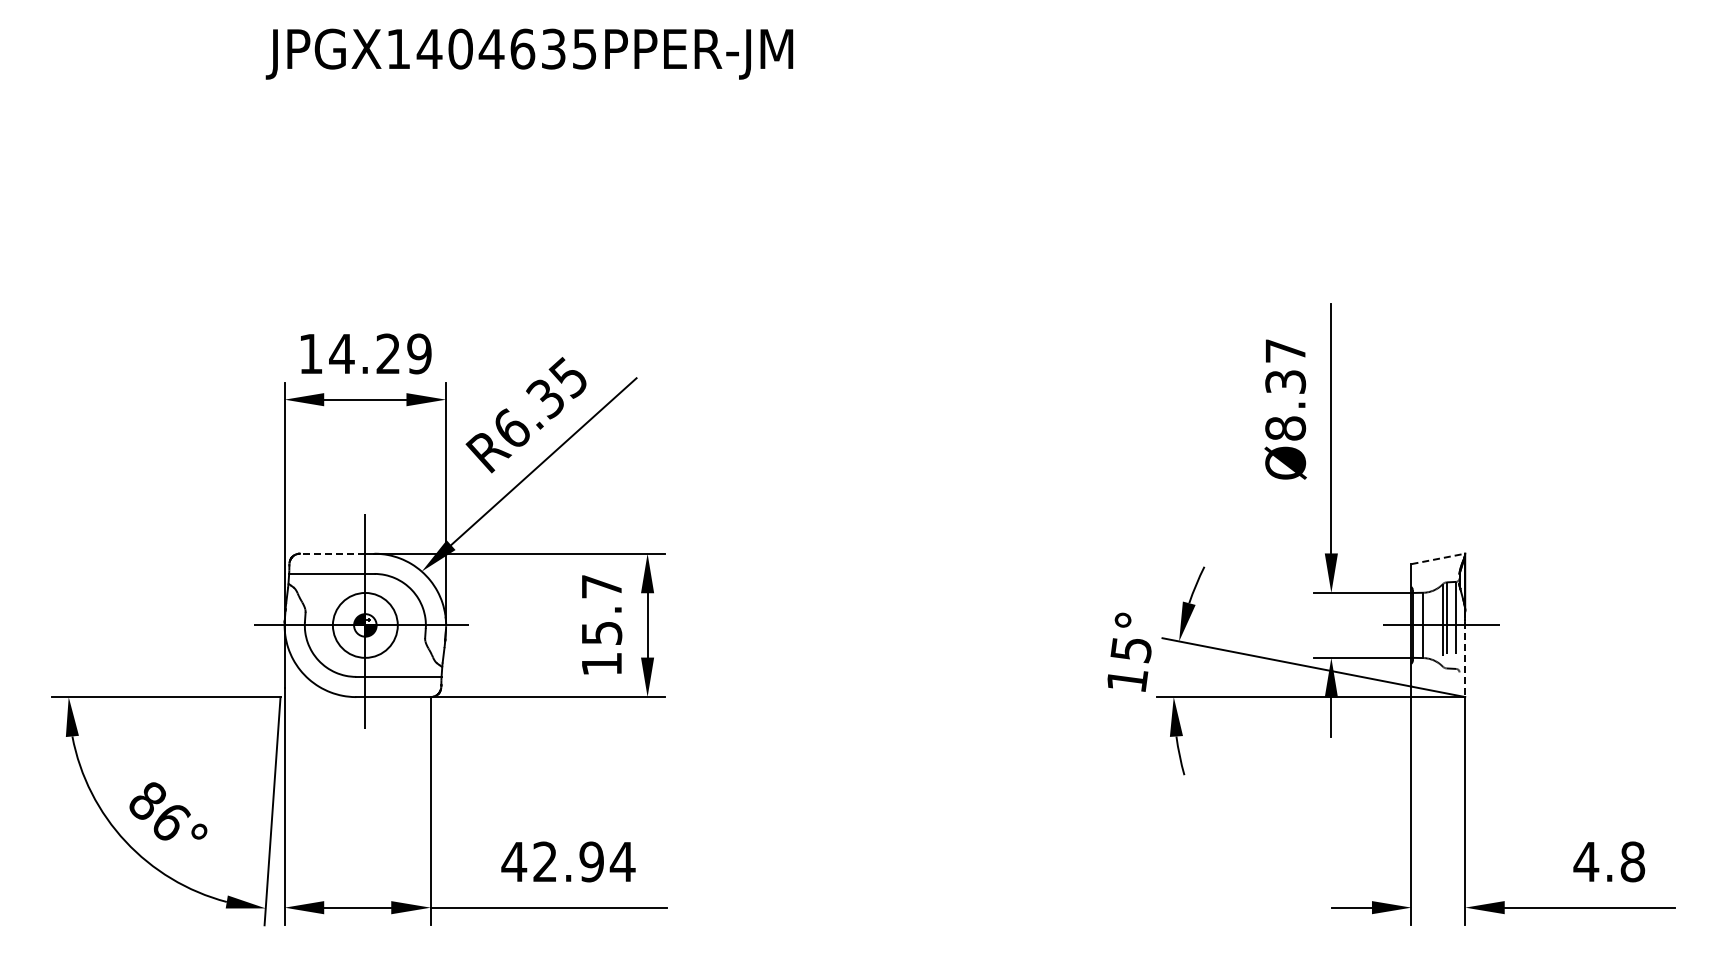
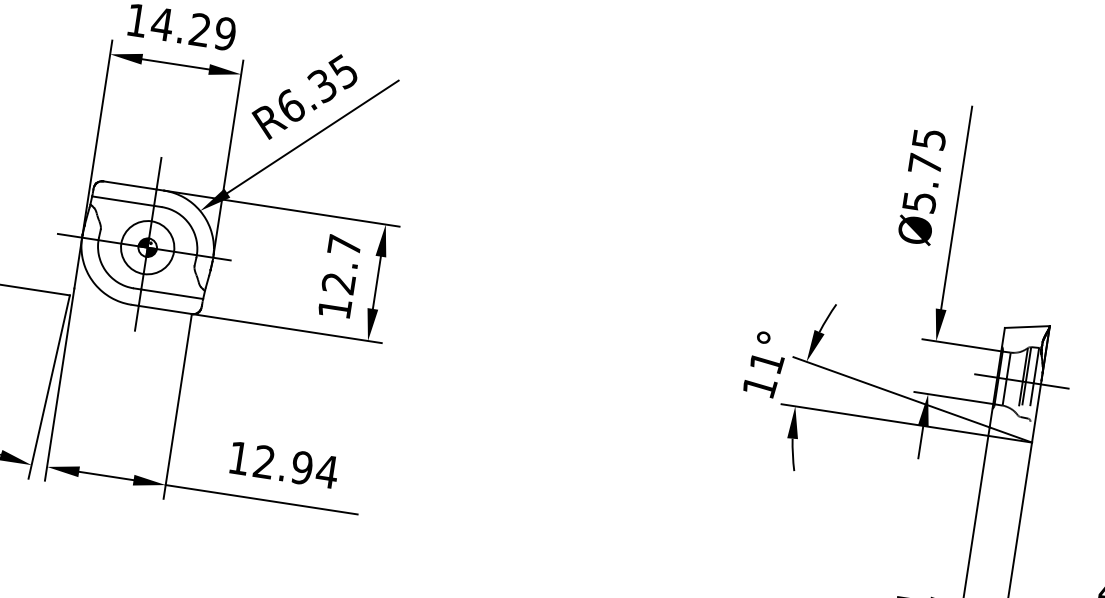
text: (1285, 389) -> (924, 170), Ø8.37 -> Ø5.75
line: (332, 553) -> (129, 185), dashed -> solid
line: (1438, 558) -> (1027, 326), dashed -> solid
text: (601, 633) -> (338, 283), 15.7 -> 12.7
text: (1131, 650) -> (766, 363), 15° -> 11°
line: (1465, 654) -> (1037, 408), dashed -> solid
text: (514, 861) -> (239, 457), 42.94 -> 12.94

